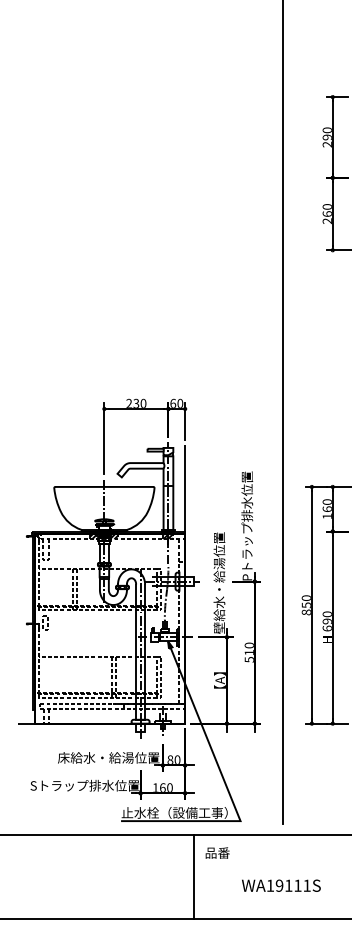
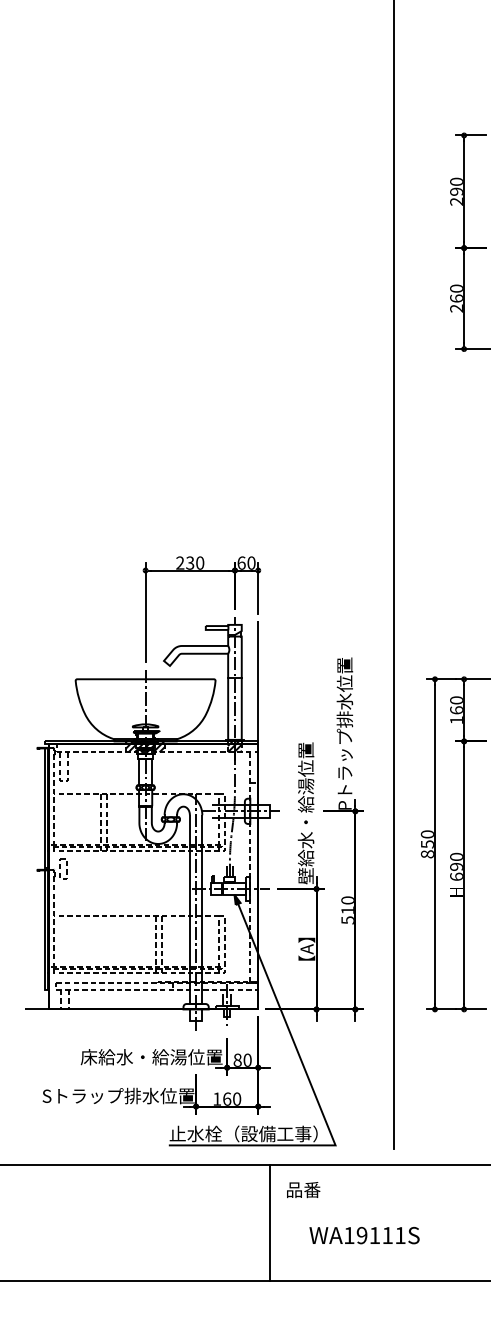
text: (281, 885) -> (364, 1235), moved

